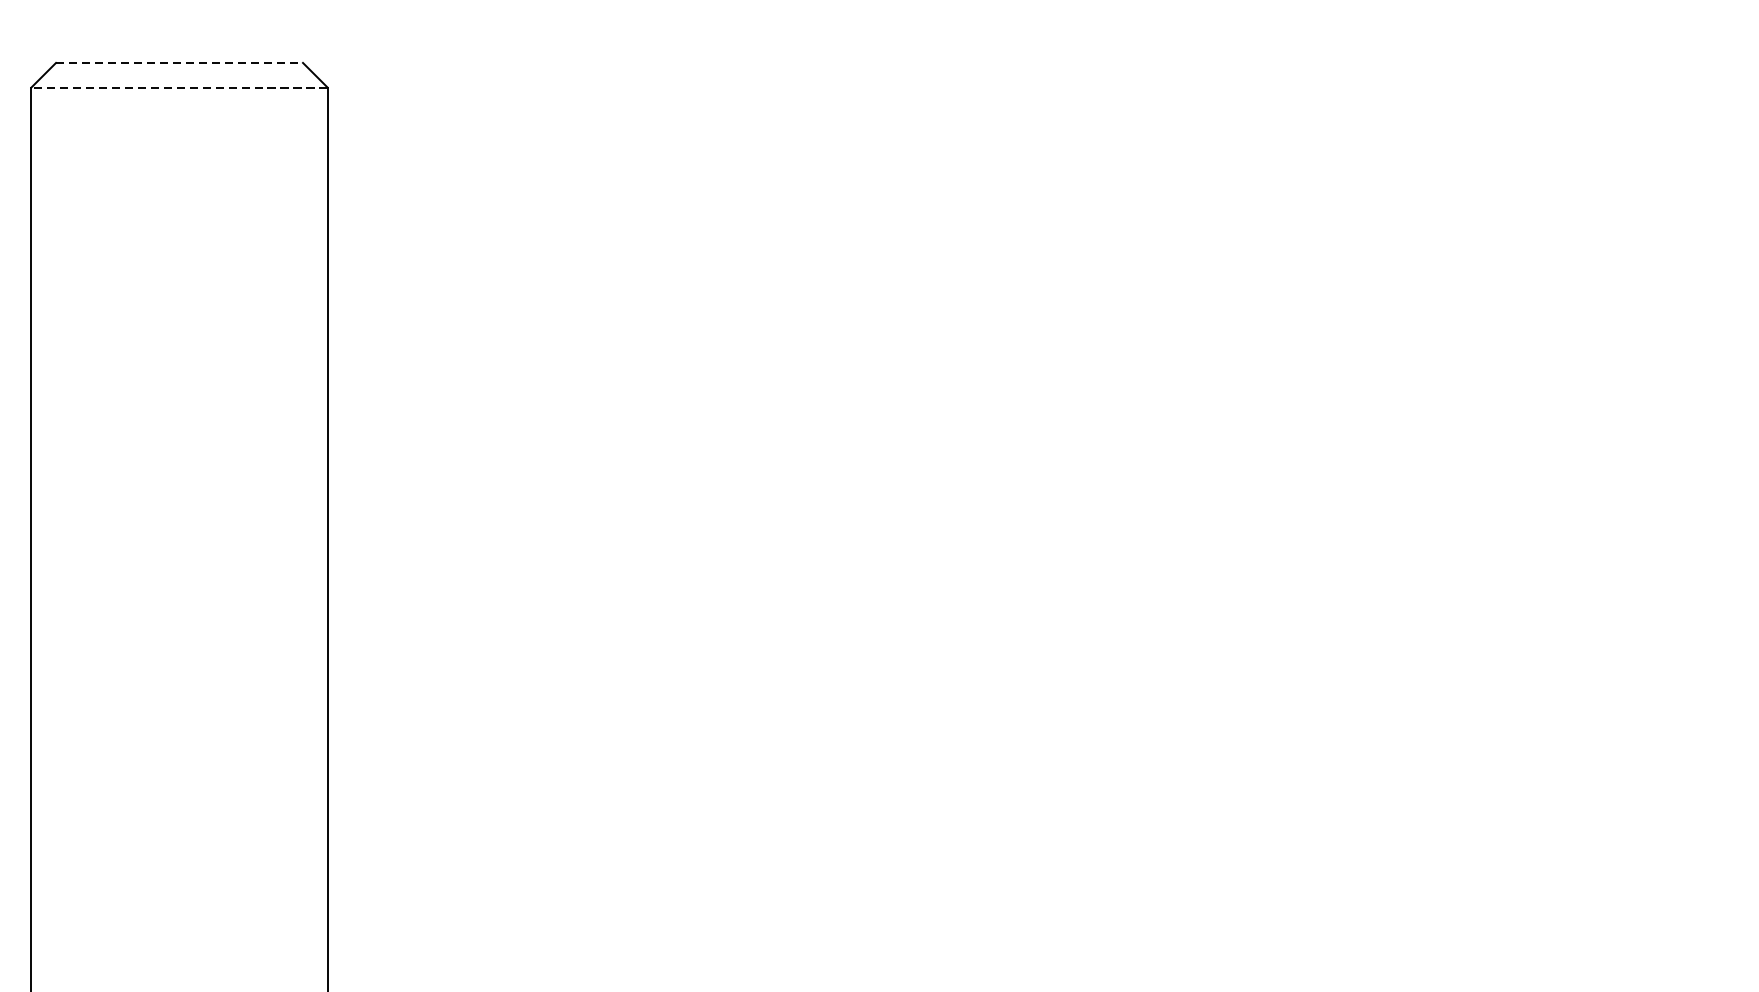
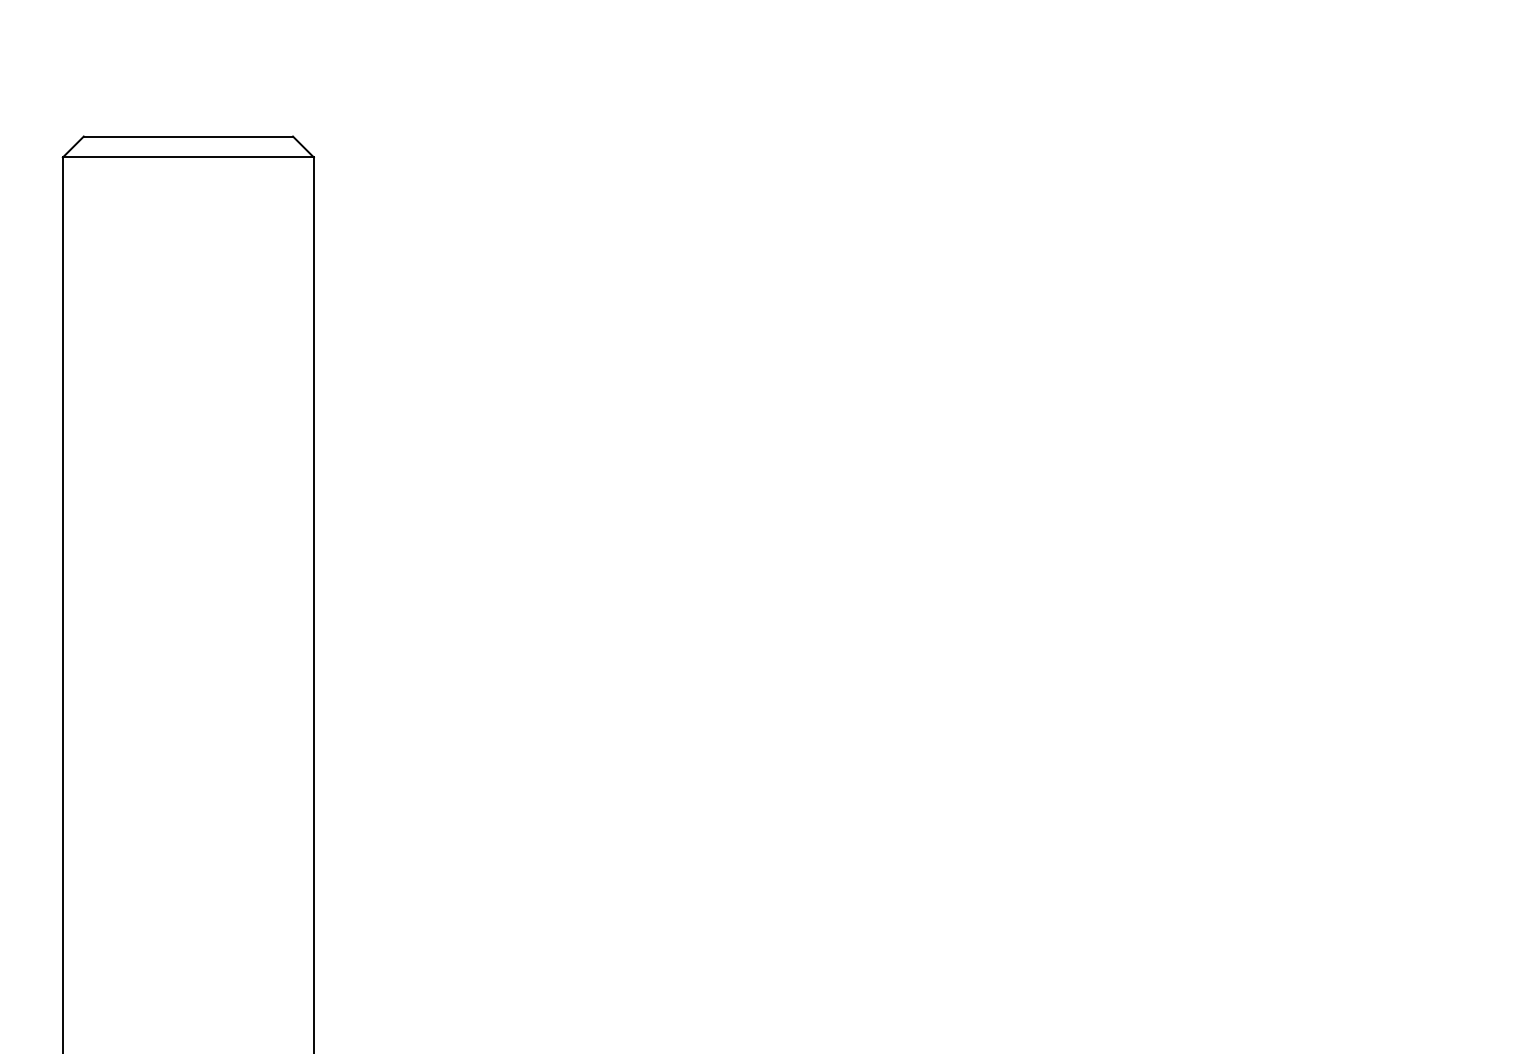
line: (179, 62) -> (188, 136), dashed -> solid
line: (179, 87) -> (188, 157), dashed -> solid

